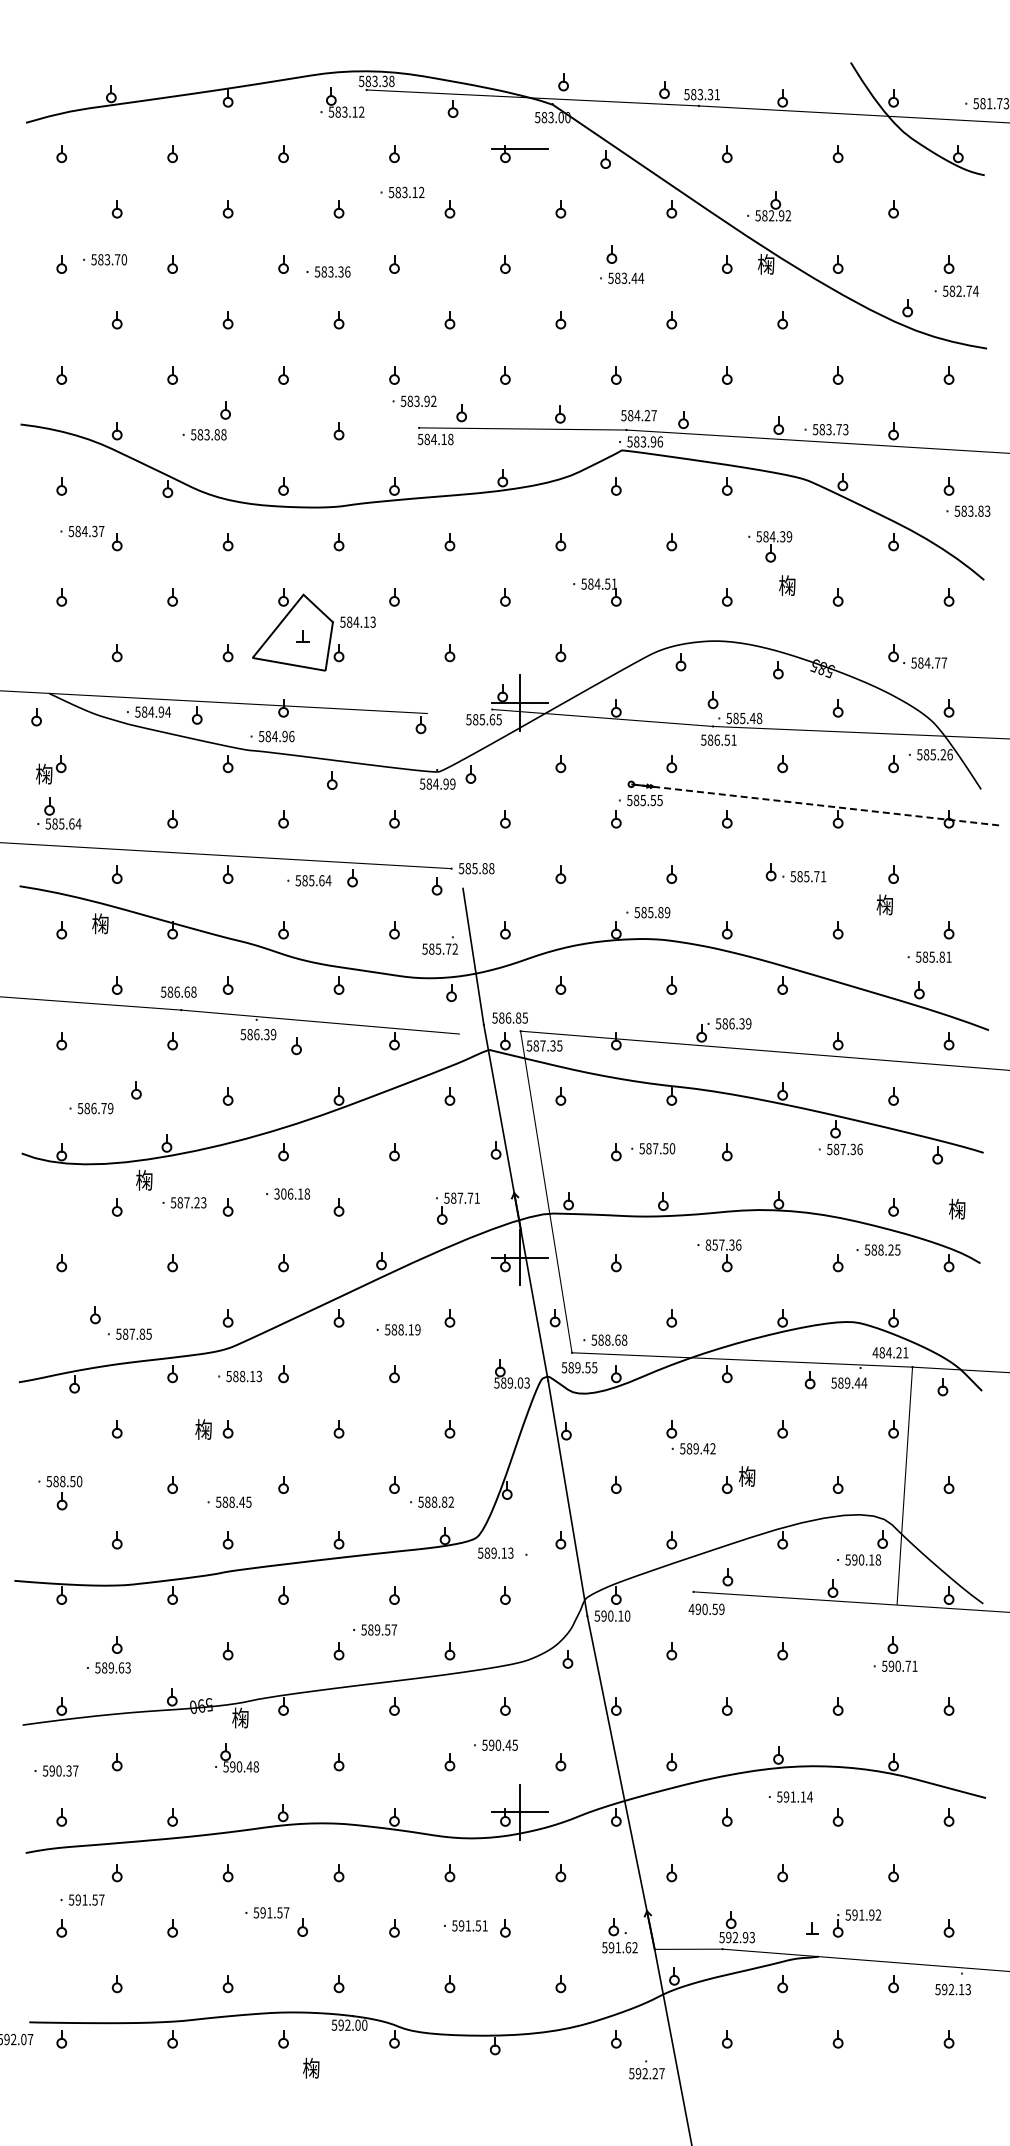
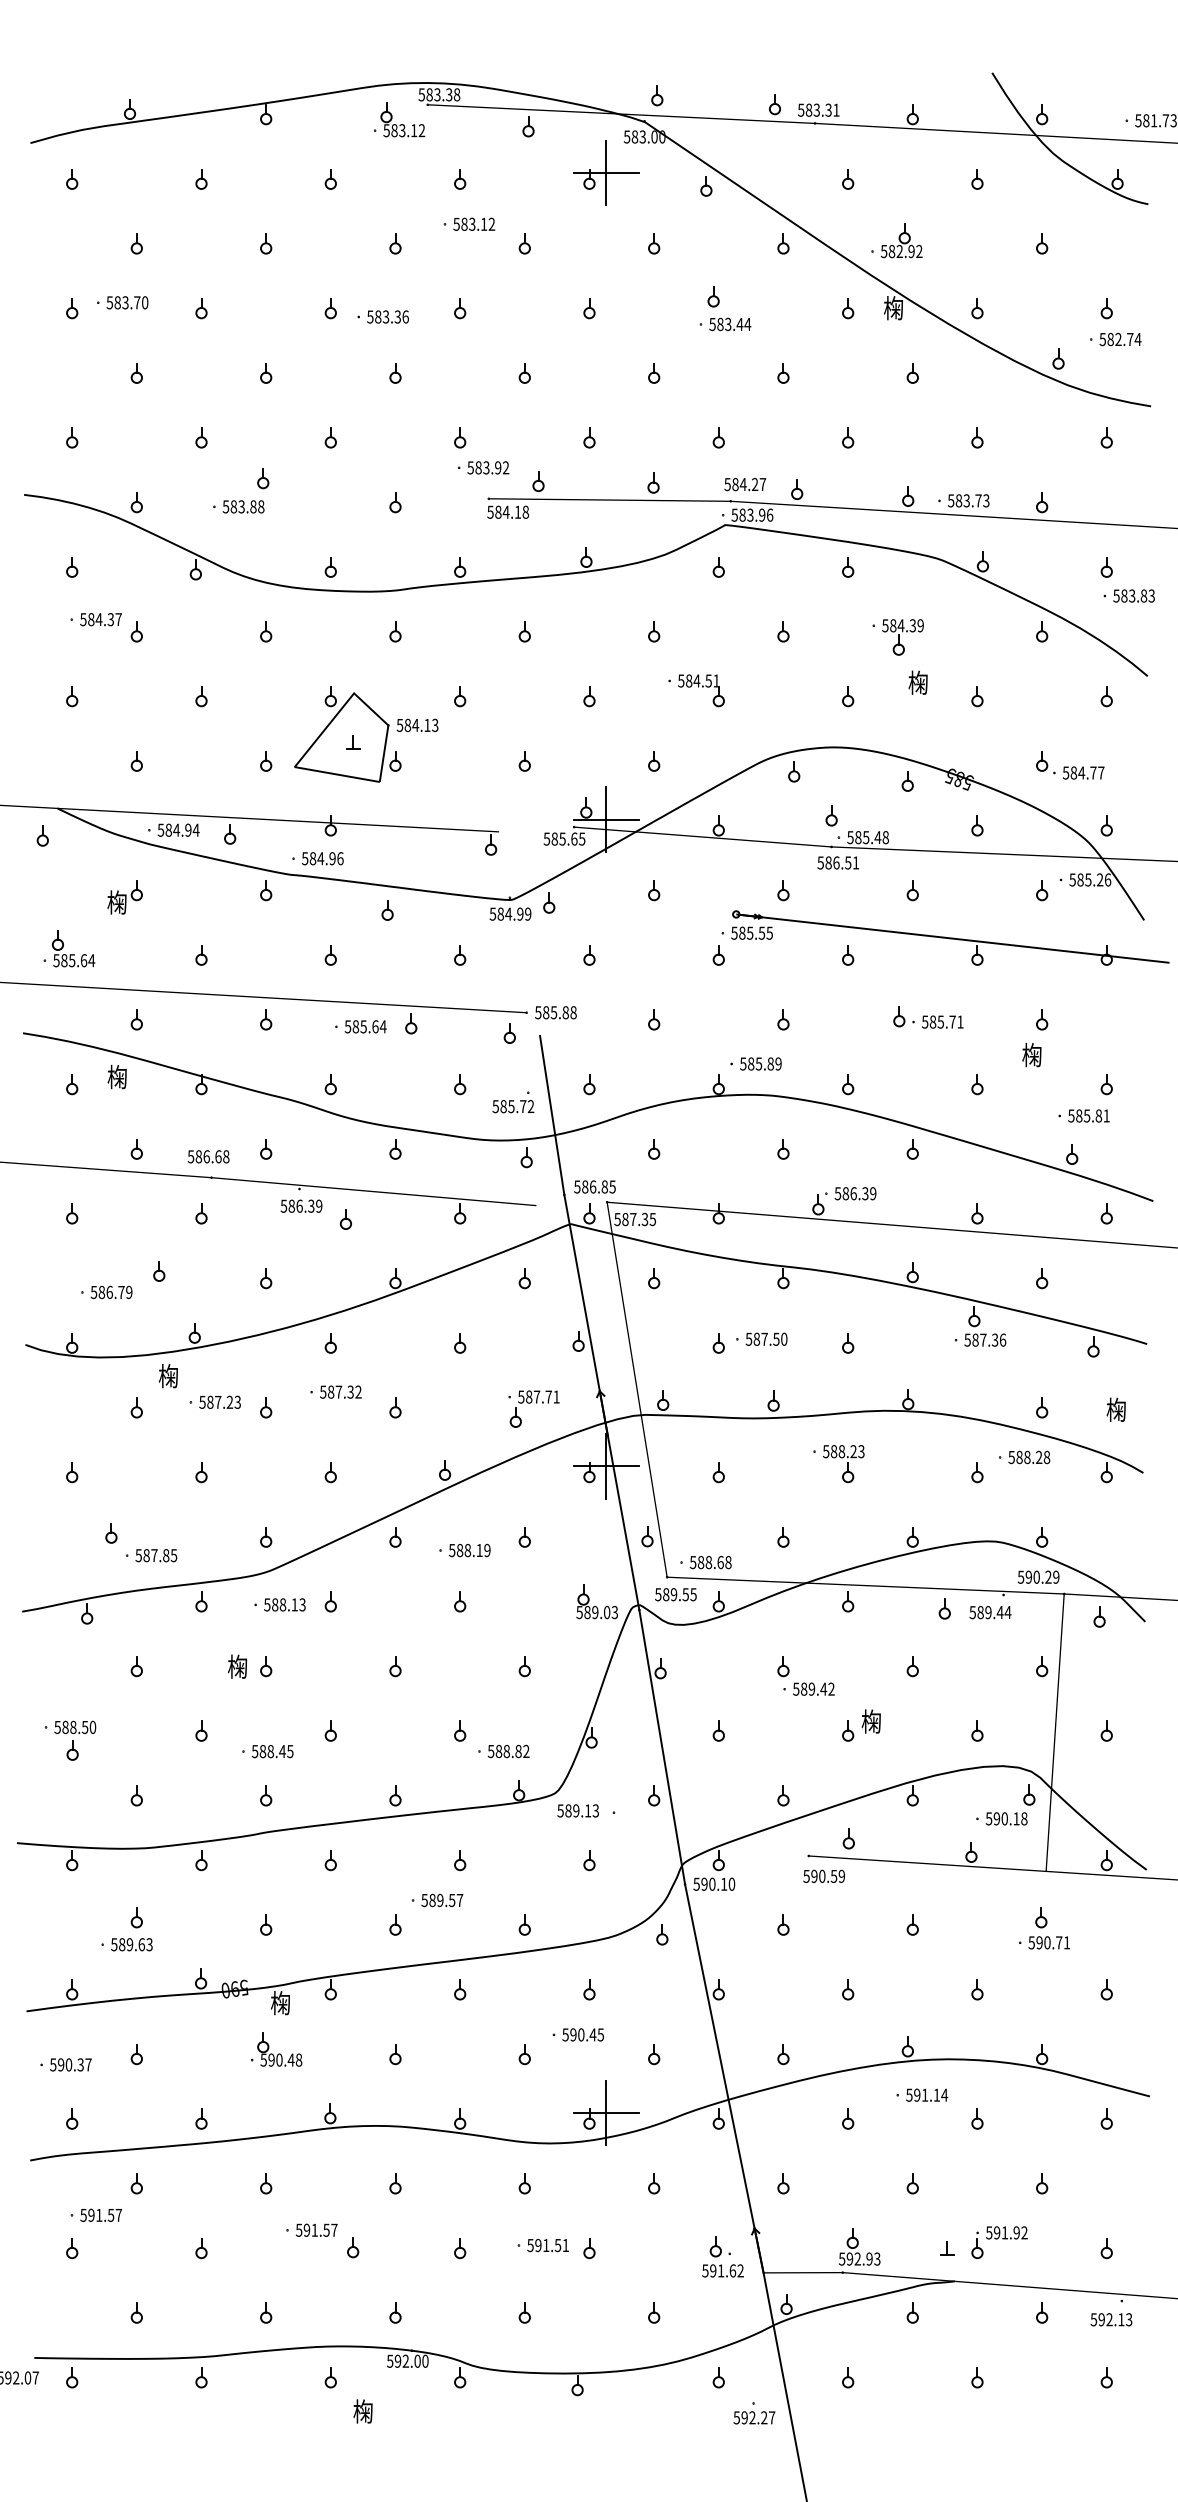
line: (519, 148) -> (605, 173), added
part: (51, 769) -> (125, 897), moved
line: (817, 805) -> (953, 939), dashed -> solid
text: (292, 1193) -> (341, 1391), 306.18 -> 587.32
text: (723, 1244) -> (843, 1450), 857.36 -> 588.23
text: (897, 1249) -> (1046, 1456), 588.25 -> 588.28
text: (890, 1352) -> (1038, 1576), 484.21 -> 590.29
text: (691, 1609) -> (806, 1876), 490.59 -> 590.59

